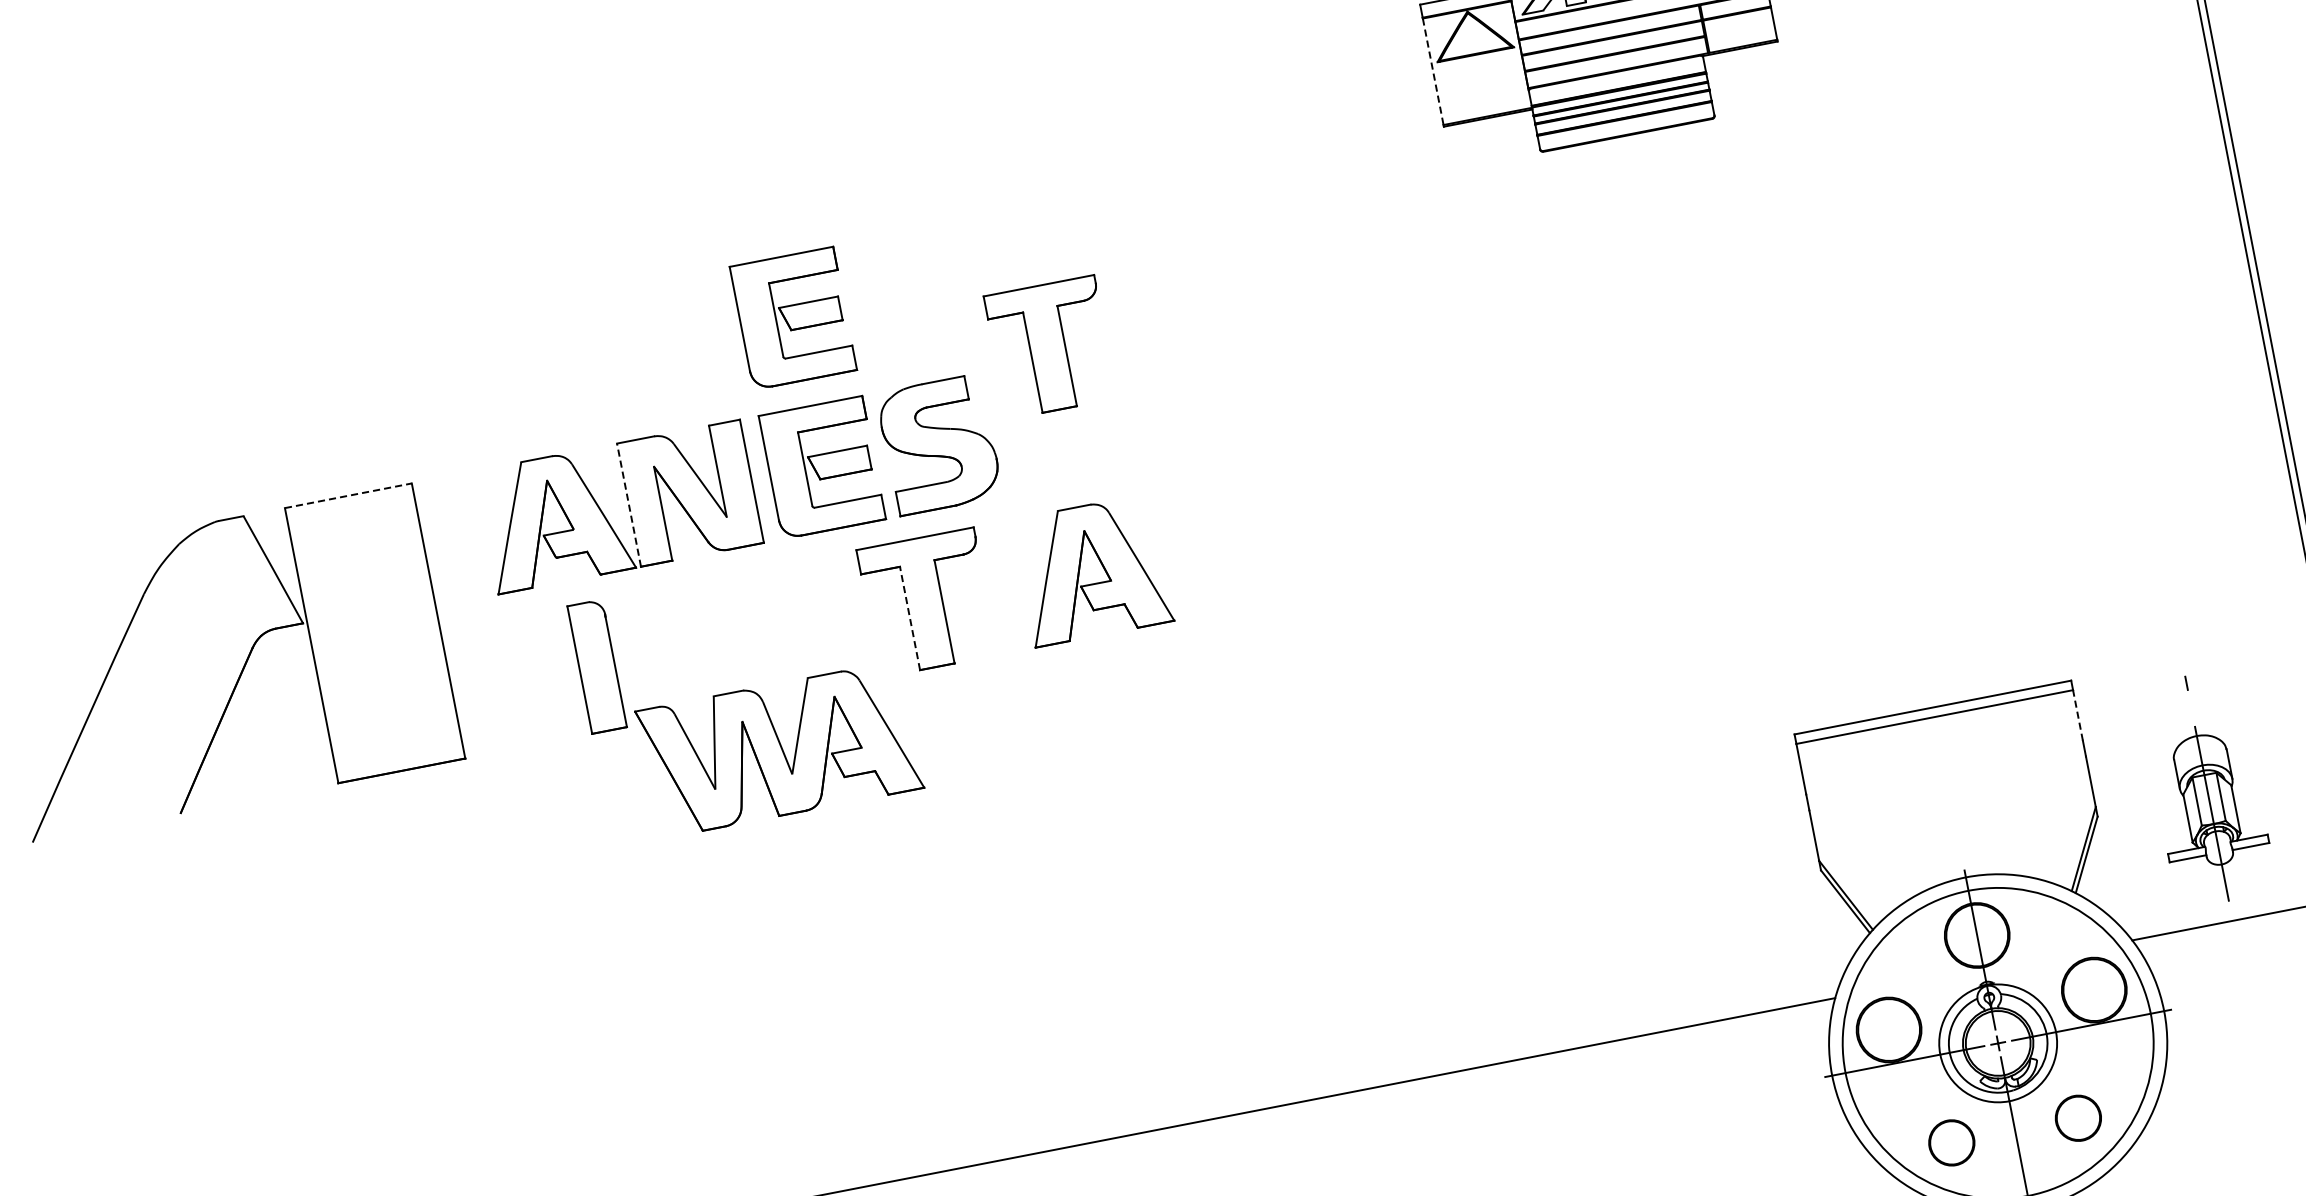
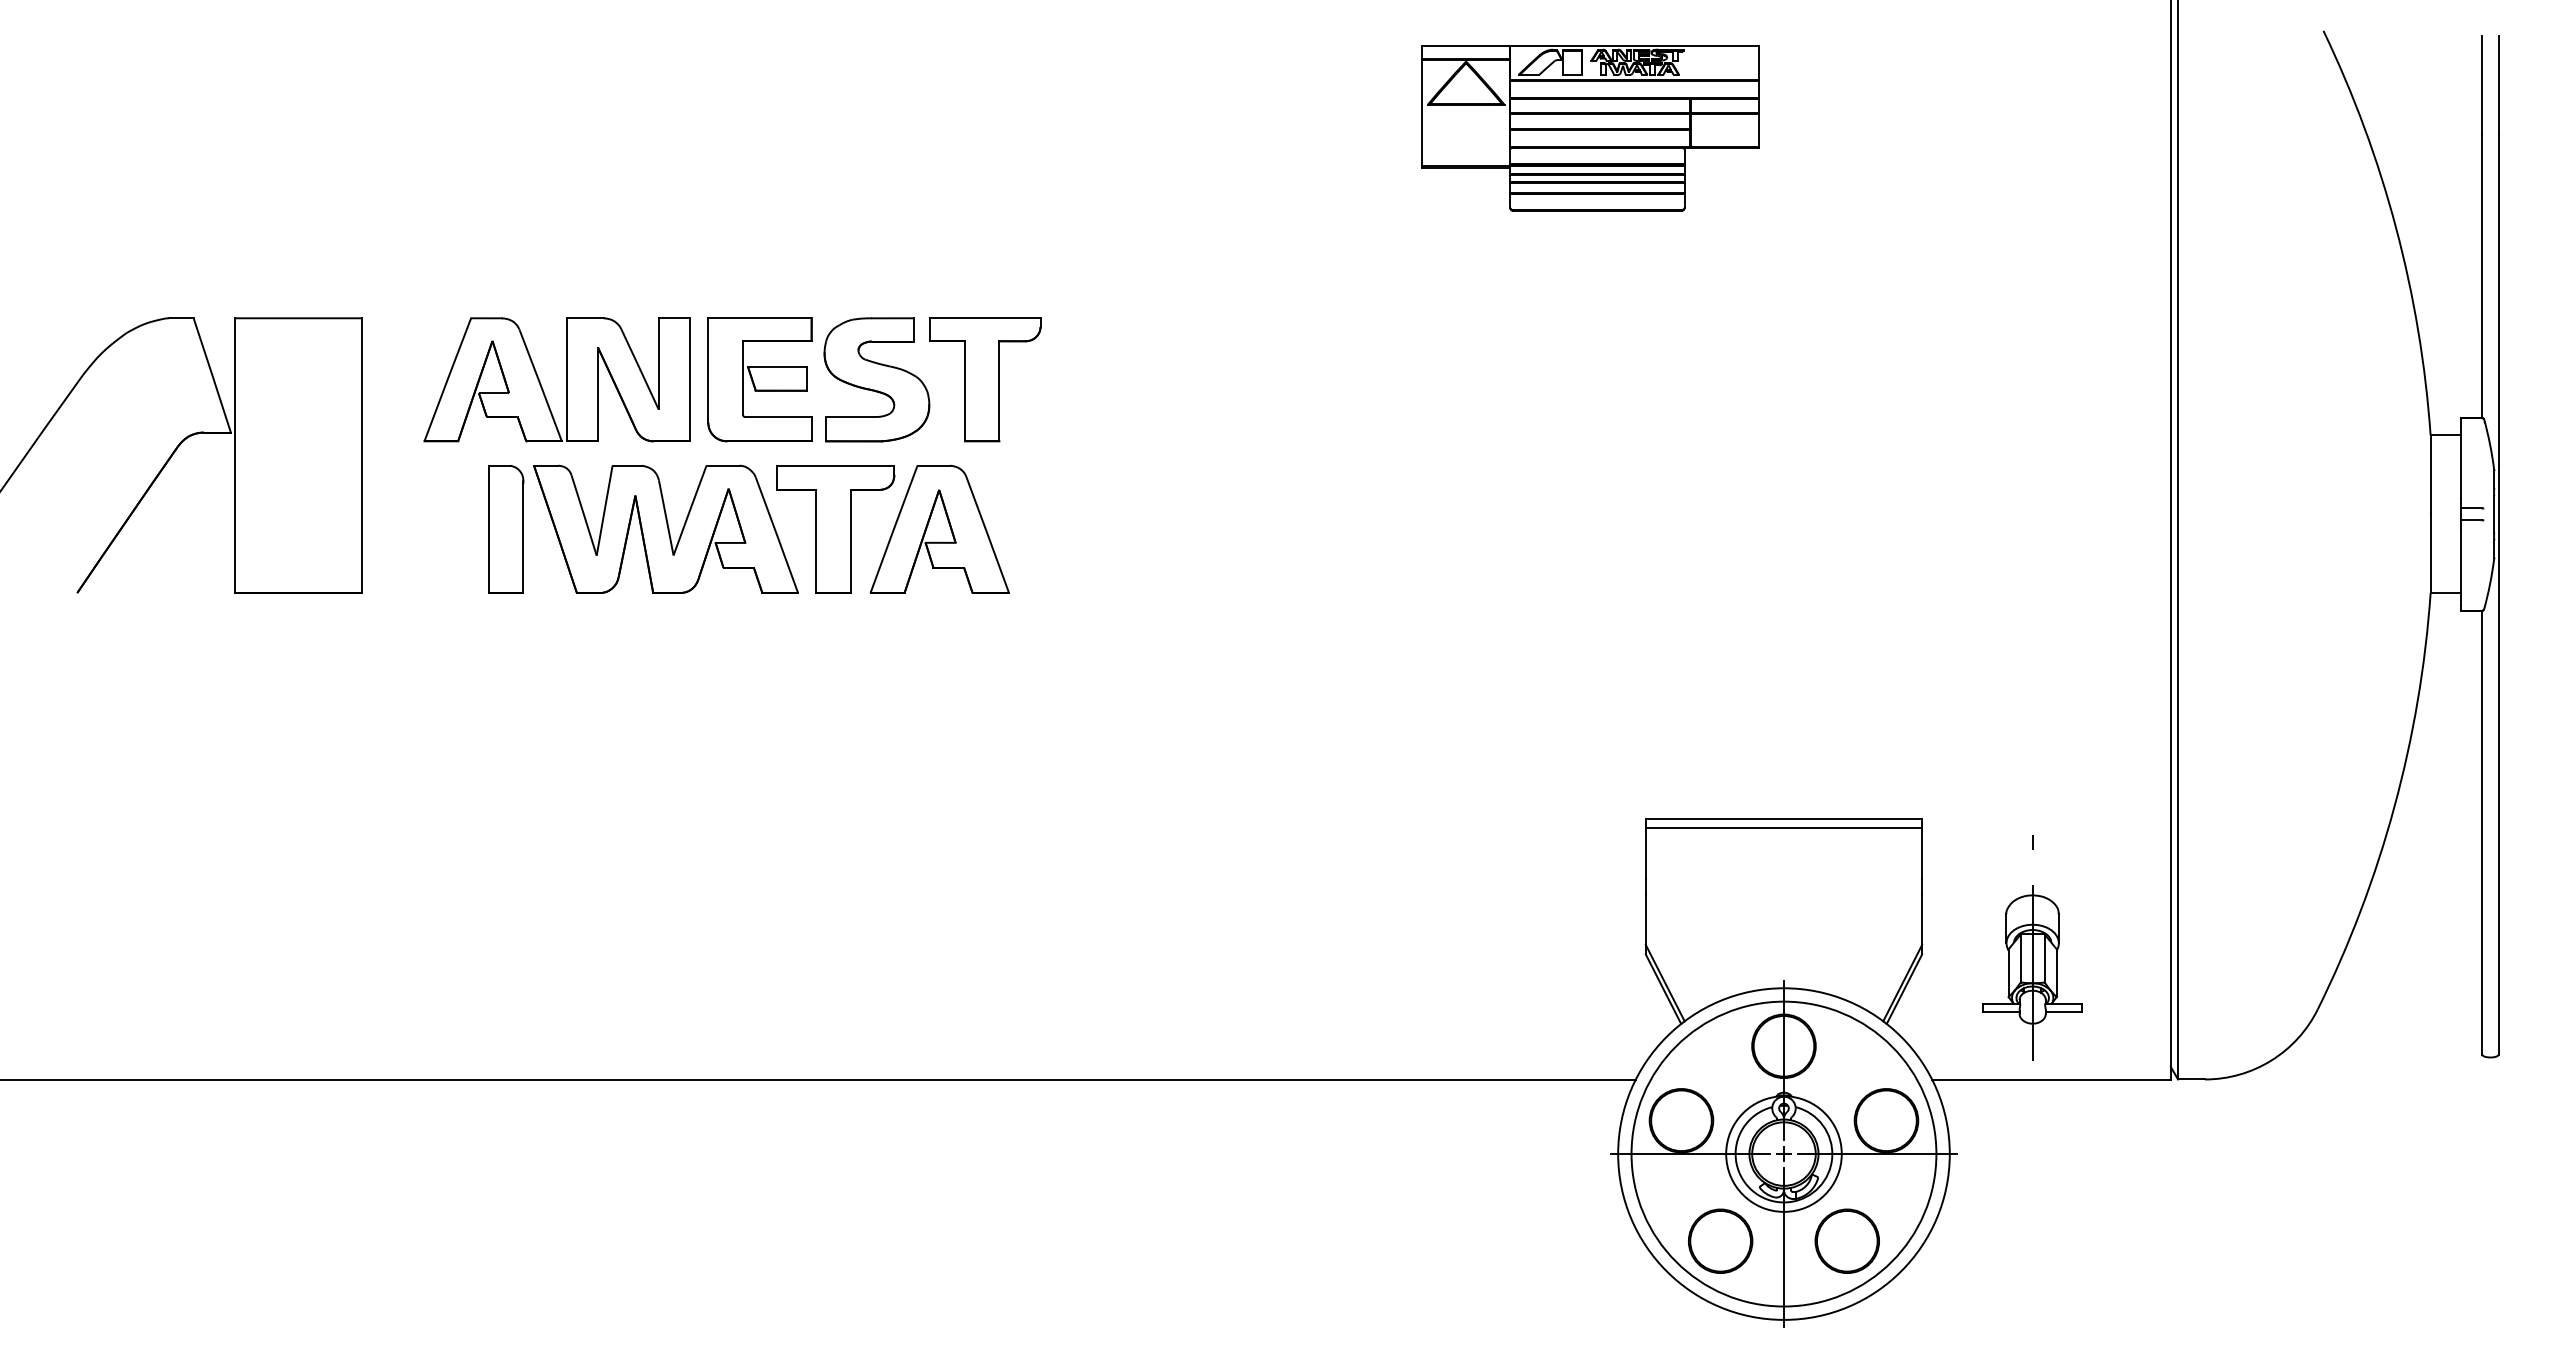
line: (1432, 72) -> (1421, 113), dashed -> solid
part: (792, 318) -> (759, 230), removed
part: (1050, 346) -> (985, 379), moved
line: (348, 495) -> (298, 318), dashed -> solid
line: (628, 504) -> (566, 379), dashed -> solid
part: (1101, 566) -> (949, 527), moved
line: (910, 618) -> (816, 541), dashed -> solid
line: (2078, 714) -> (1922, 852), dashed -> solid
part: (778, 748) -> (665, 528), moved
part: (2077, 1117) -> (1846, 1240), size x1.43
part: (1951, 1142) -> (1720, 1240), size x1.43

